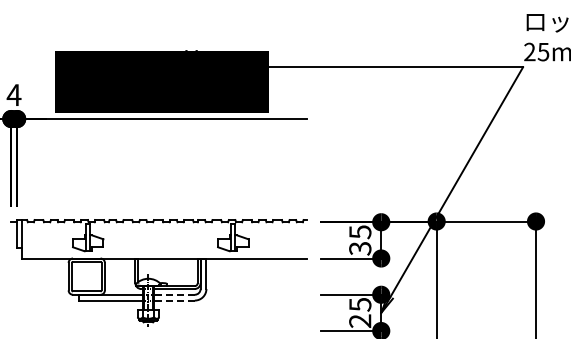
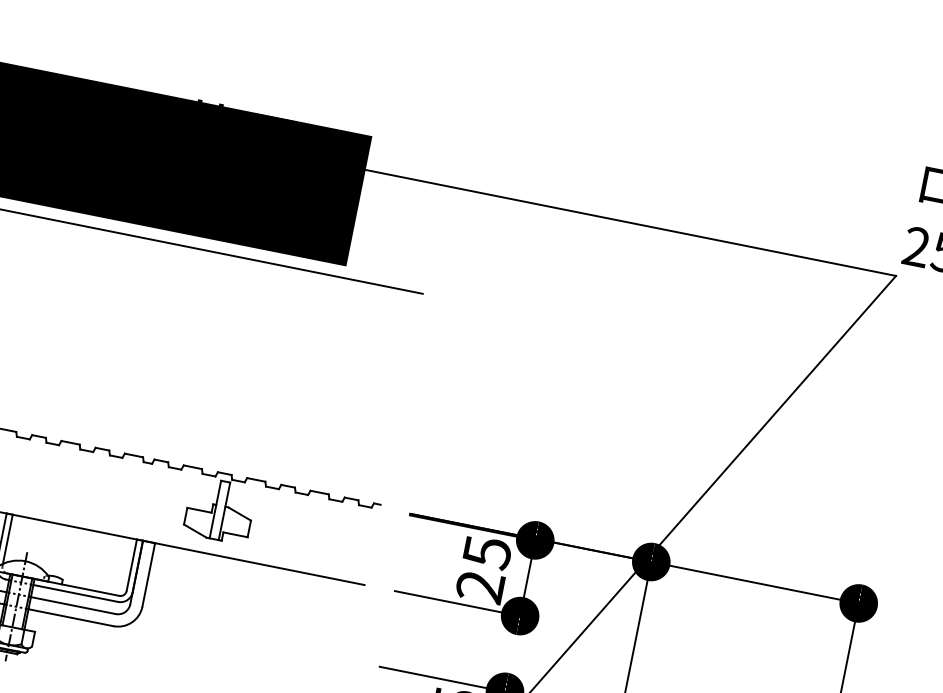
text: (360, 248) -> (480, 586), 35 -> 25
line: (174, 294) -> (73, 604), dashed -> solid
line: (174, 300) -> (70, 617), dashed -> solid

